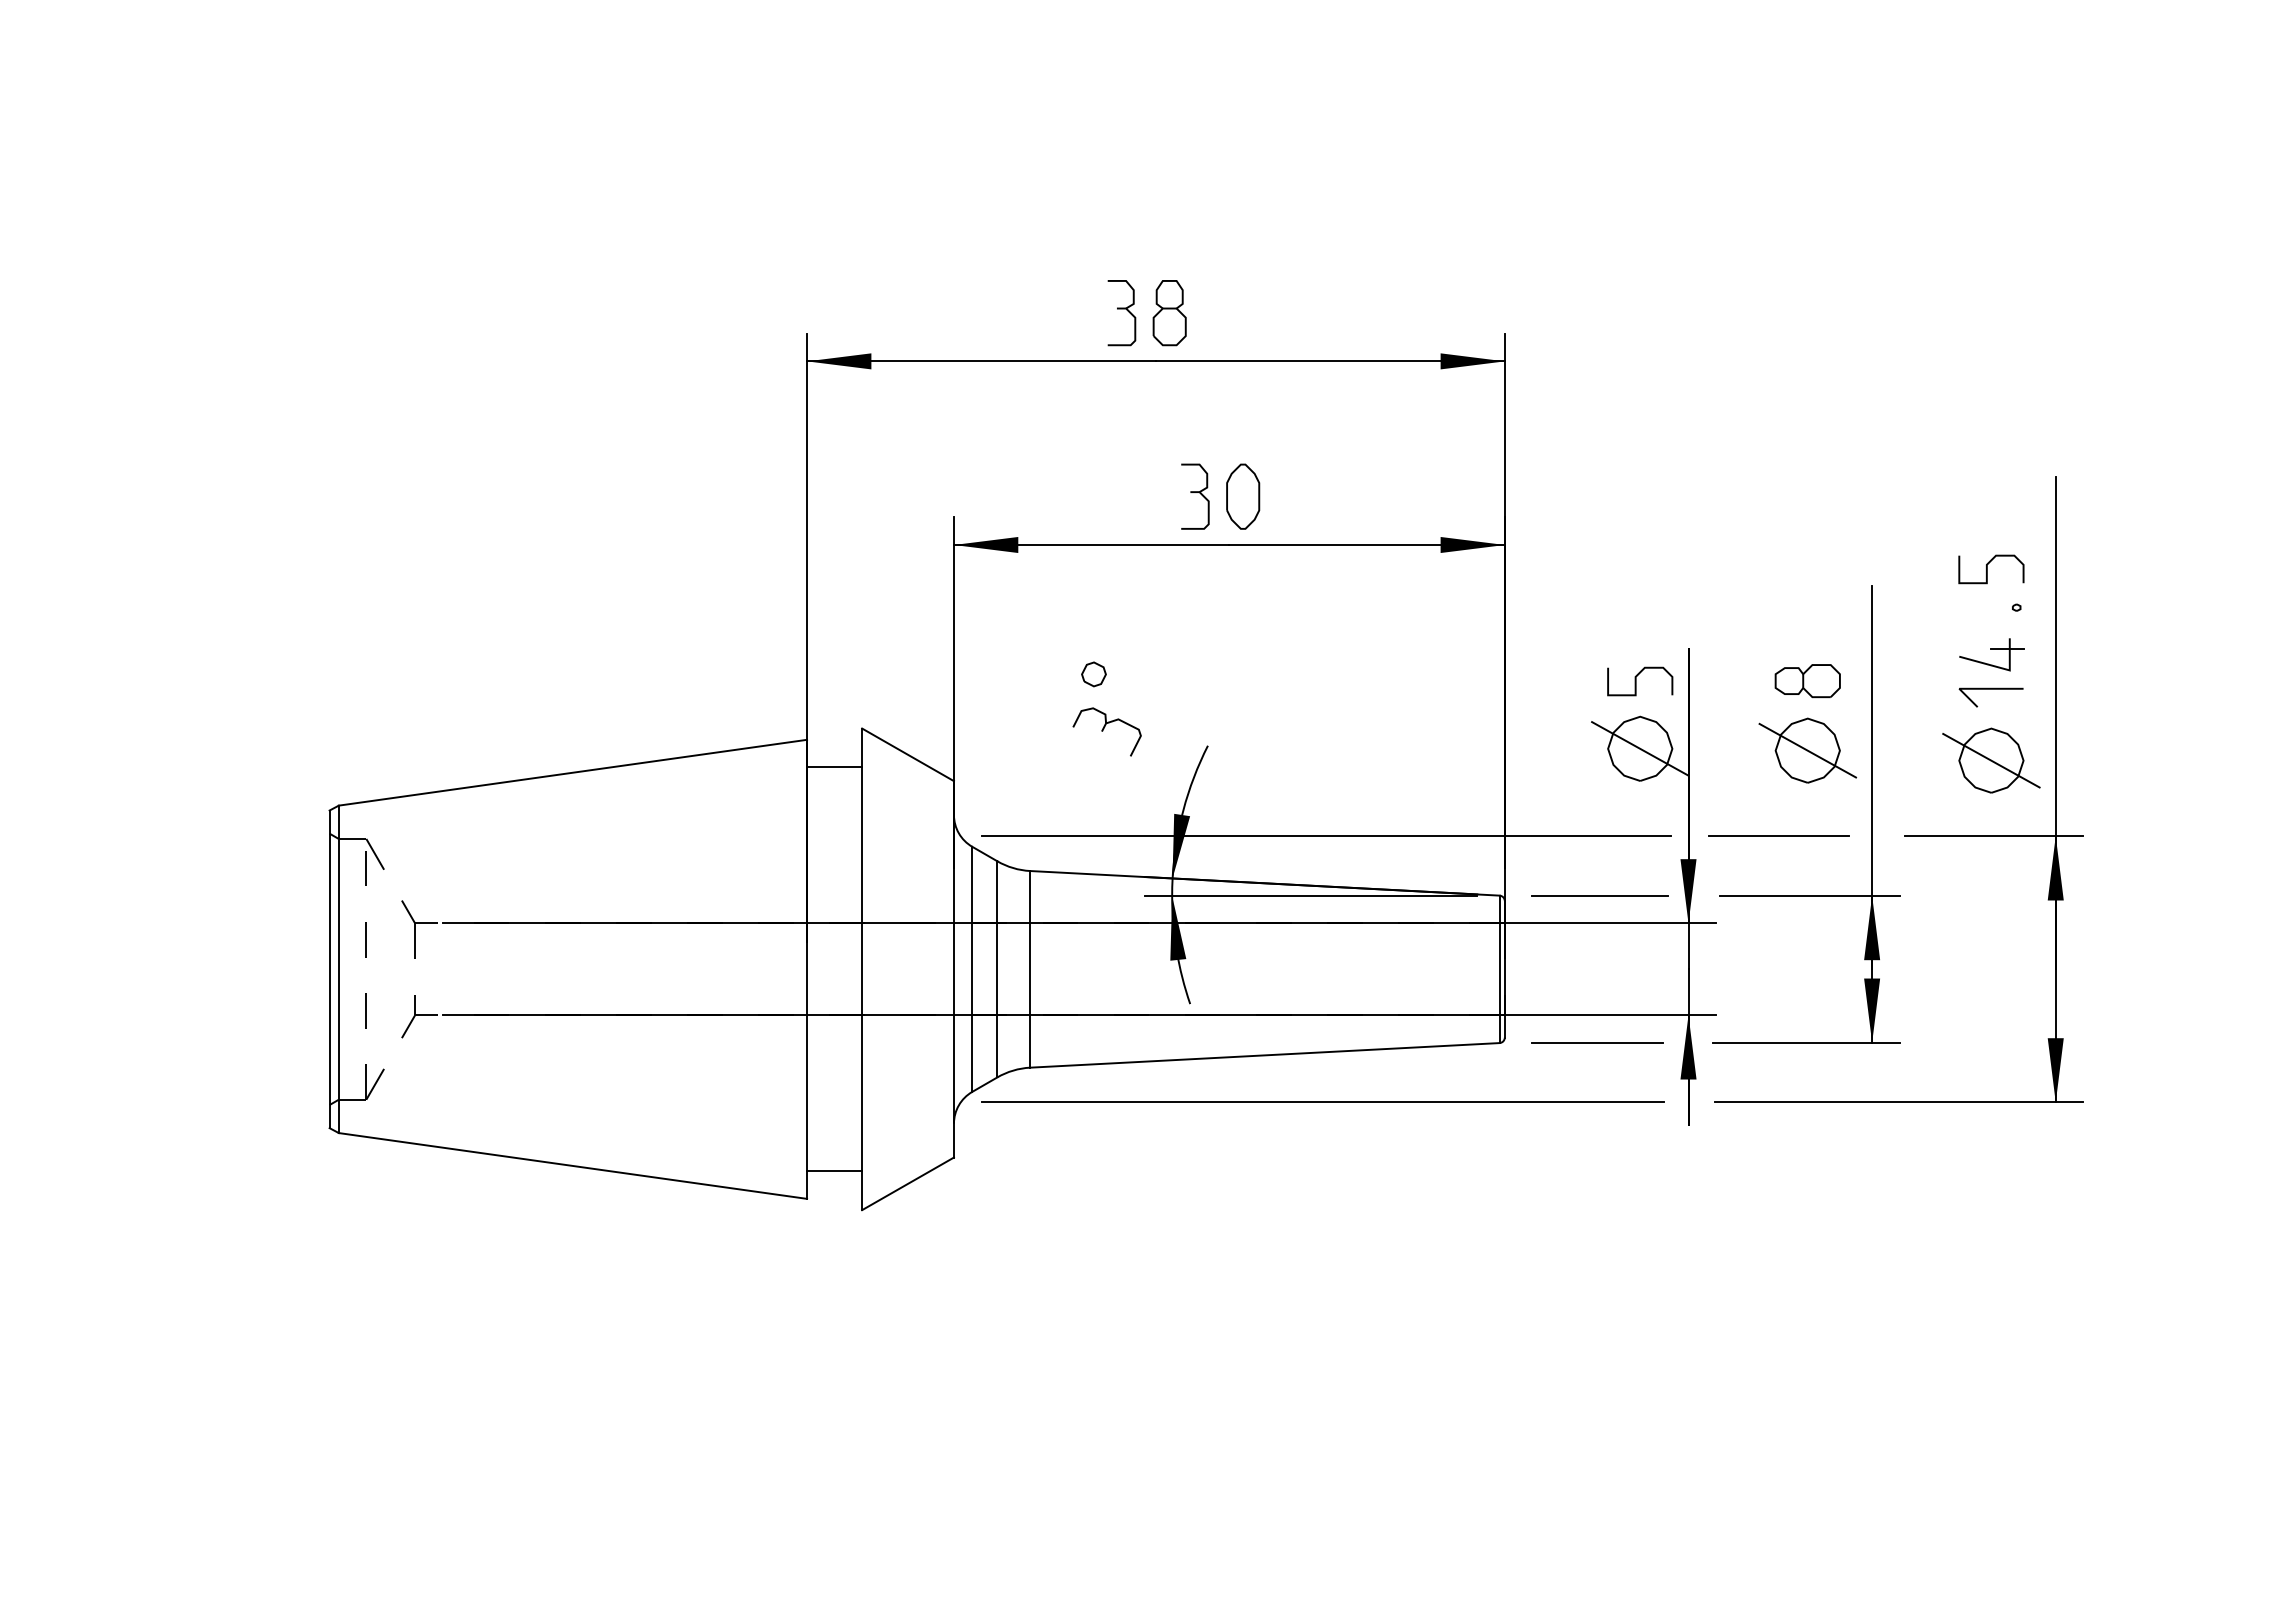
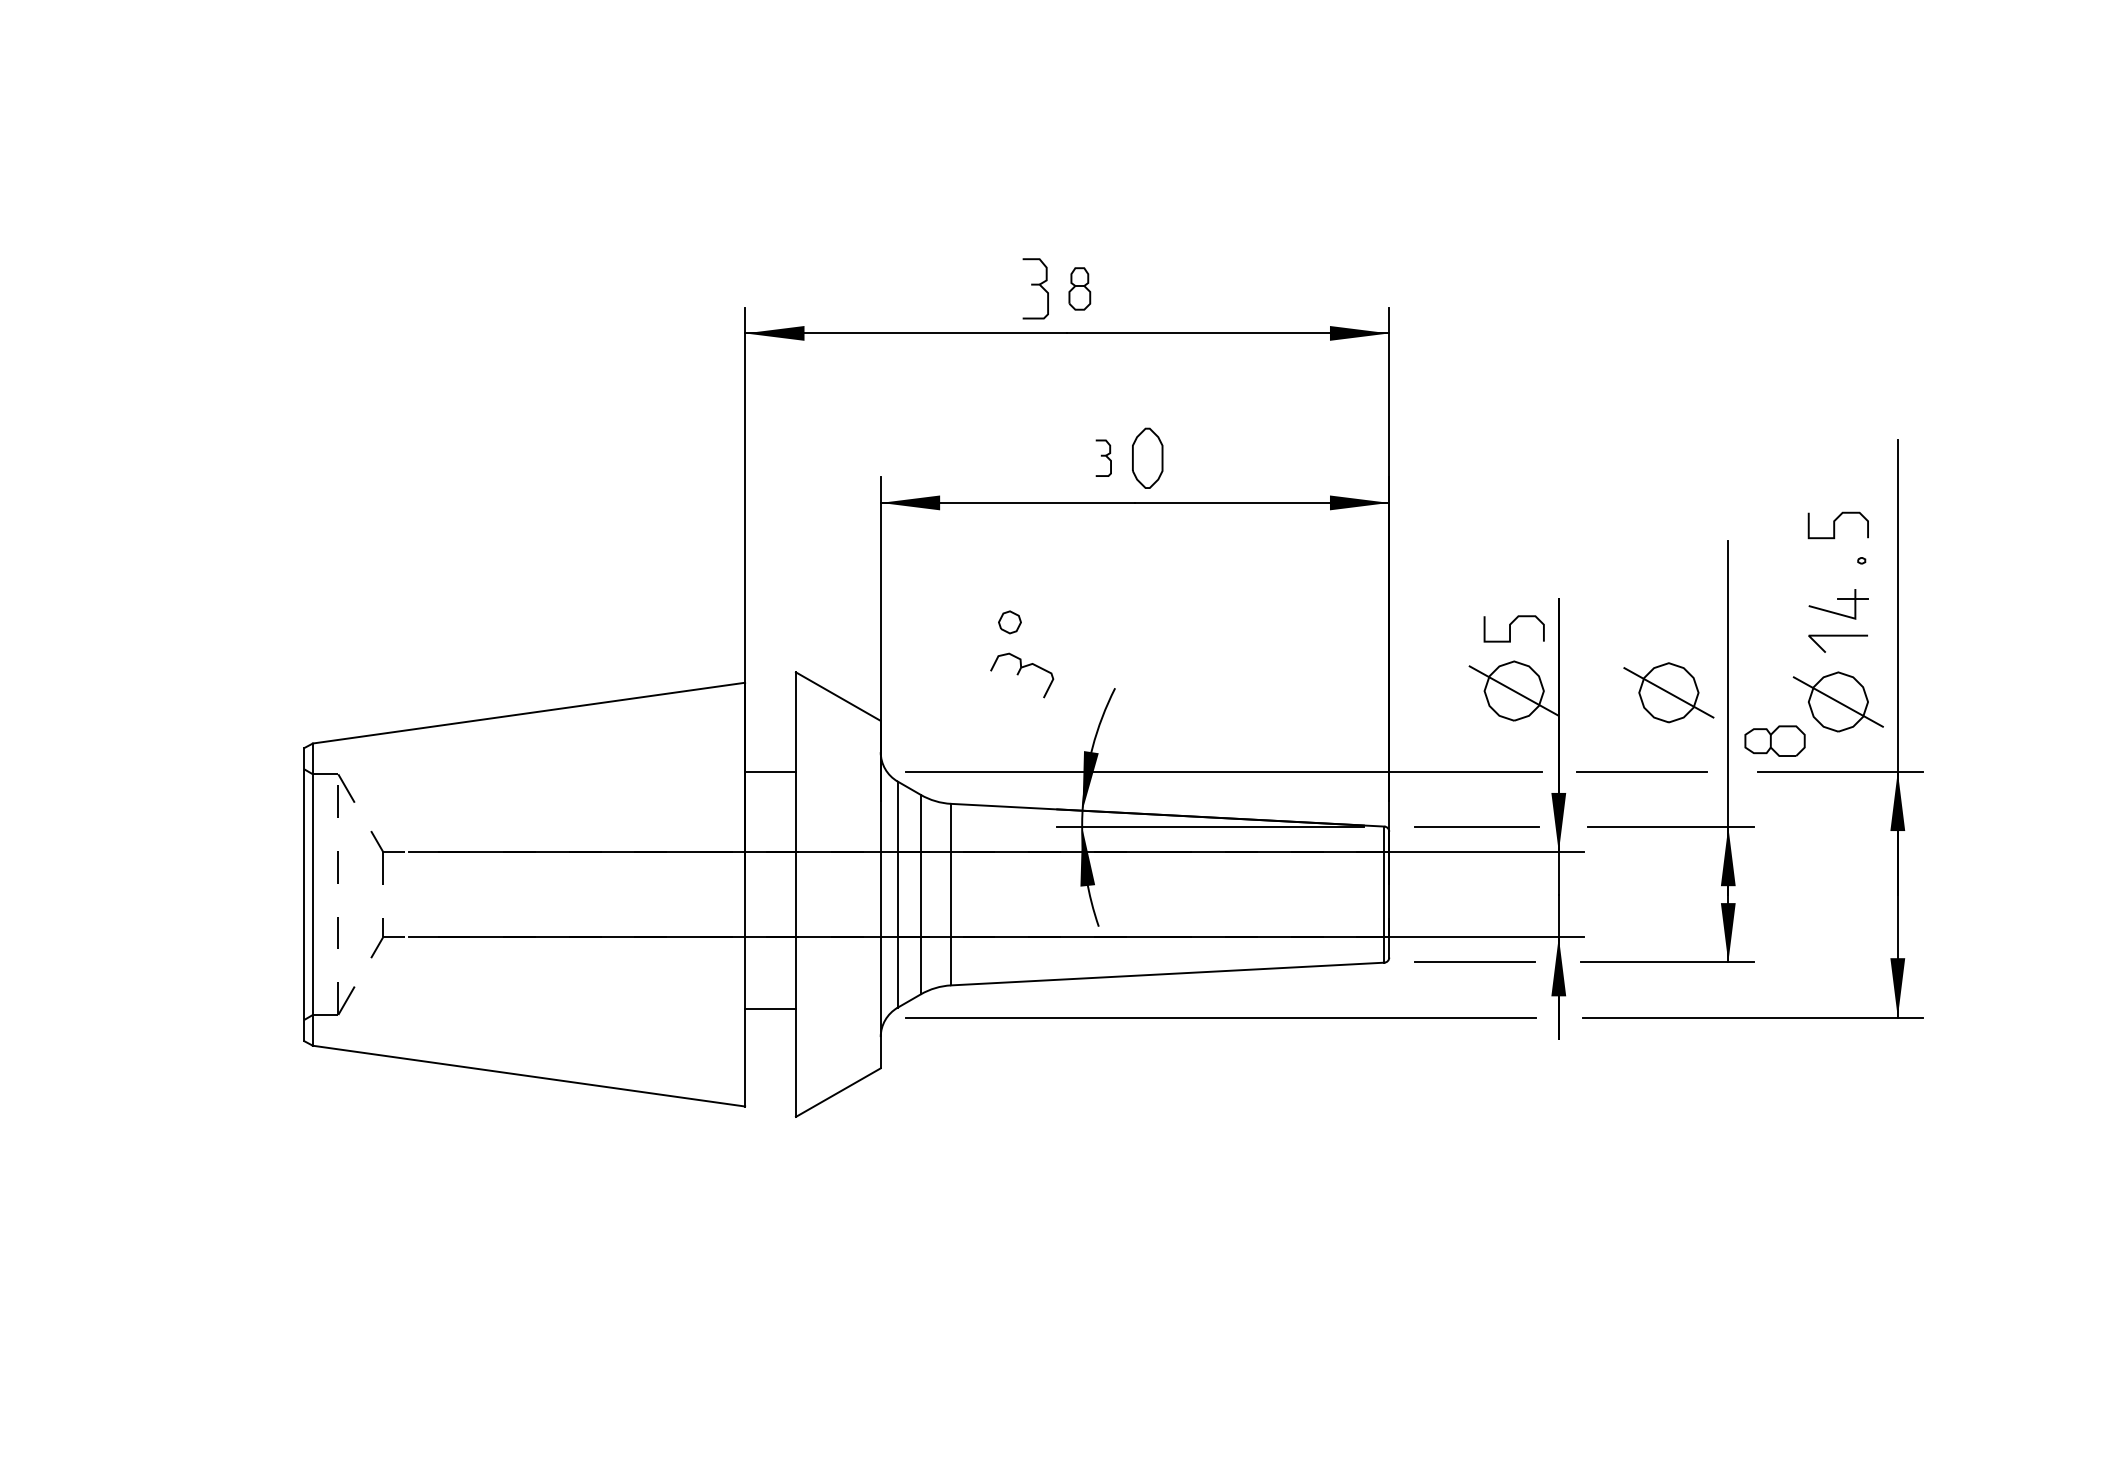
part: (1169, 313) -> (1079, 289), size x0.7
part: (1195, 496) -> (1103, 458), size x0.6
part: (1807, 681) -> (1774, 741), moved
line: (834, 767) -> (770, 772), moved
line: (834, 1171) -> (770, 1009), moved

